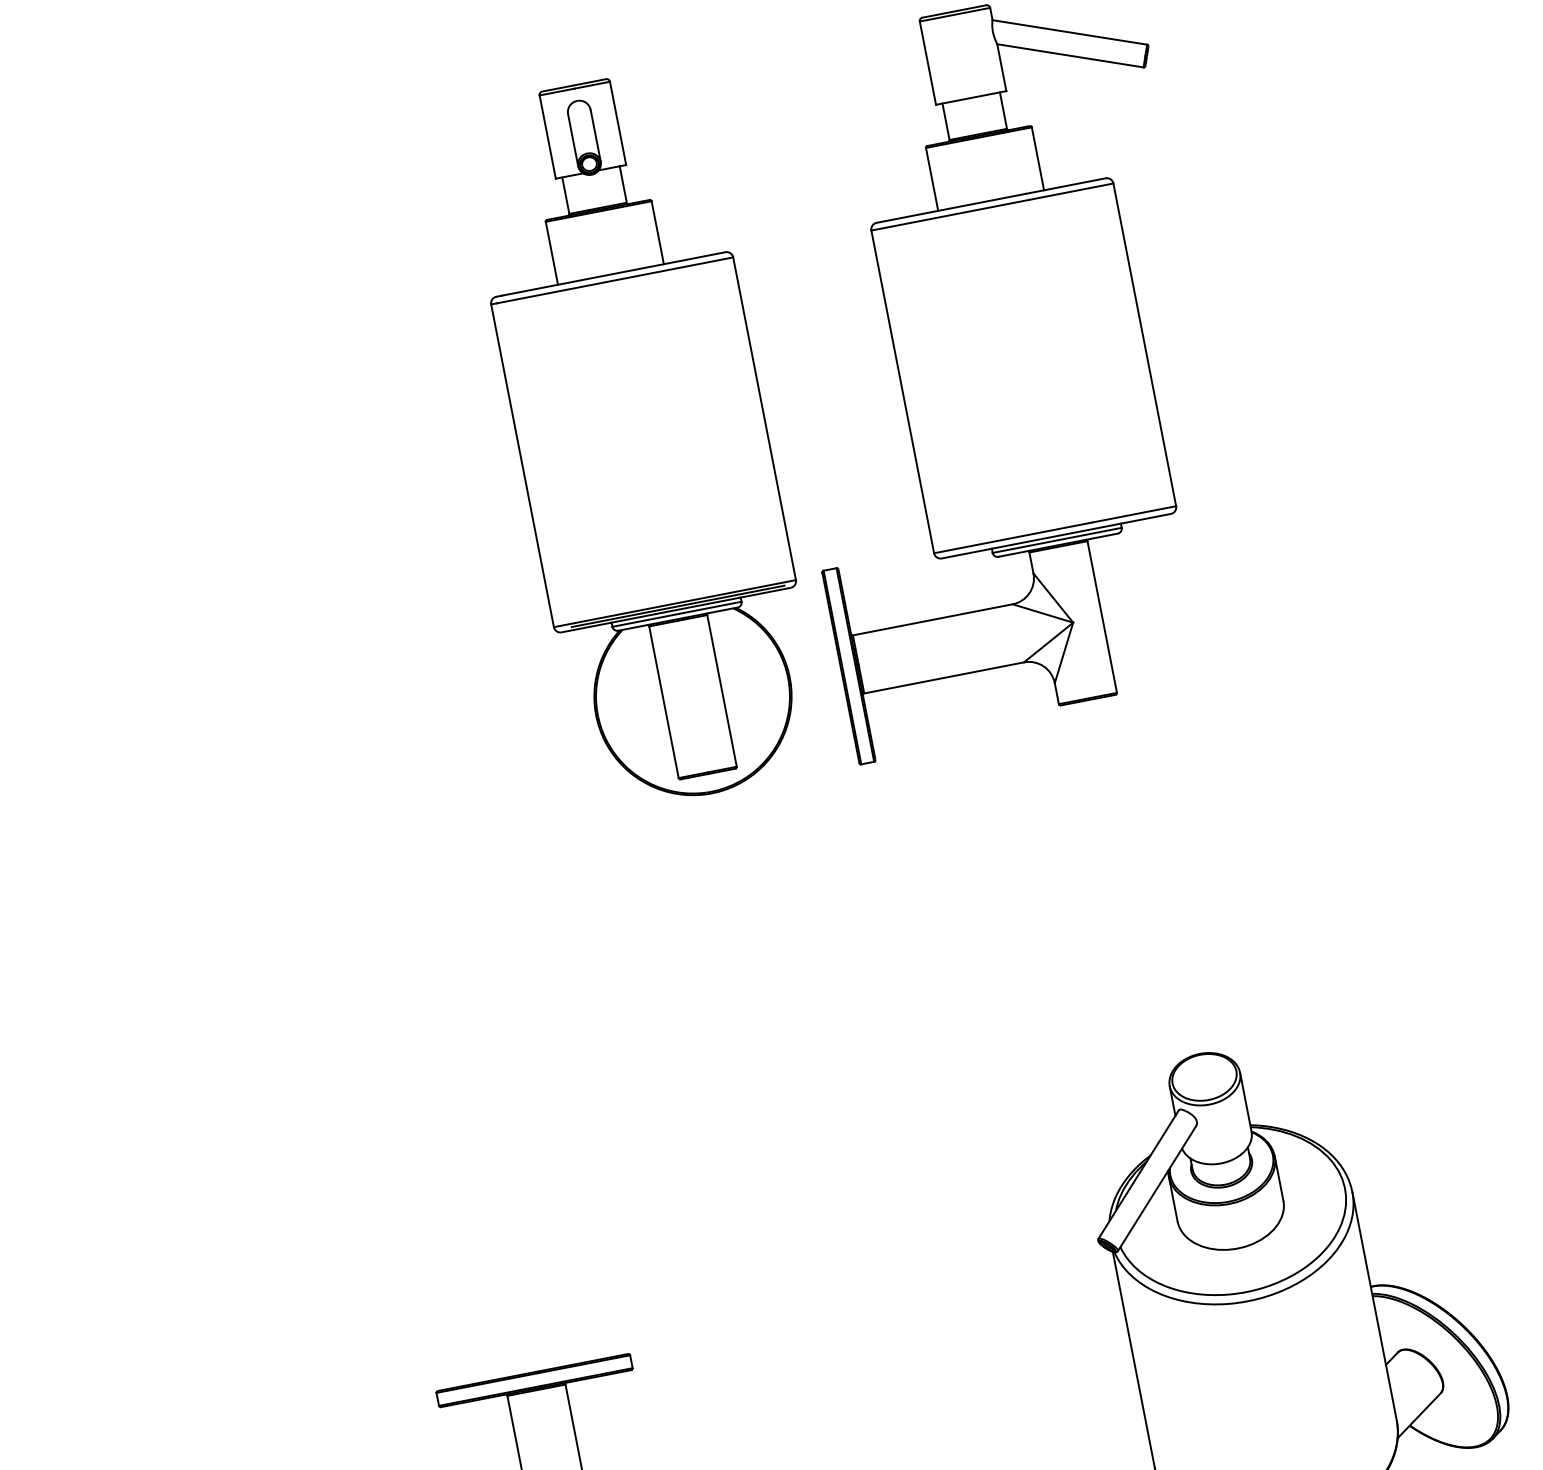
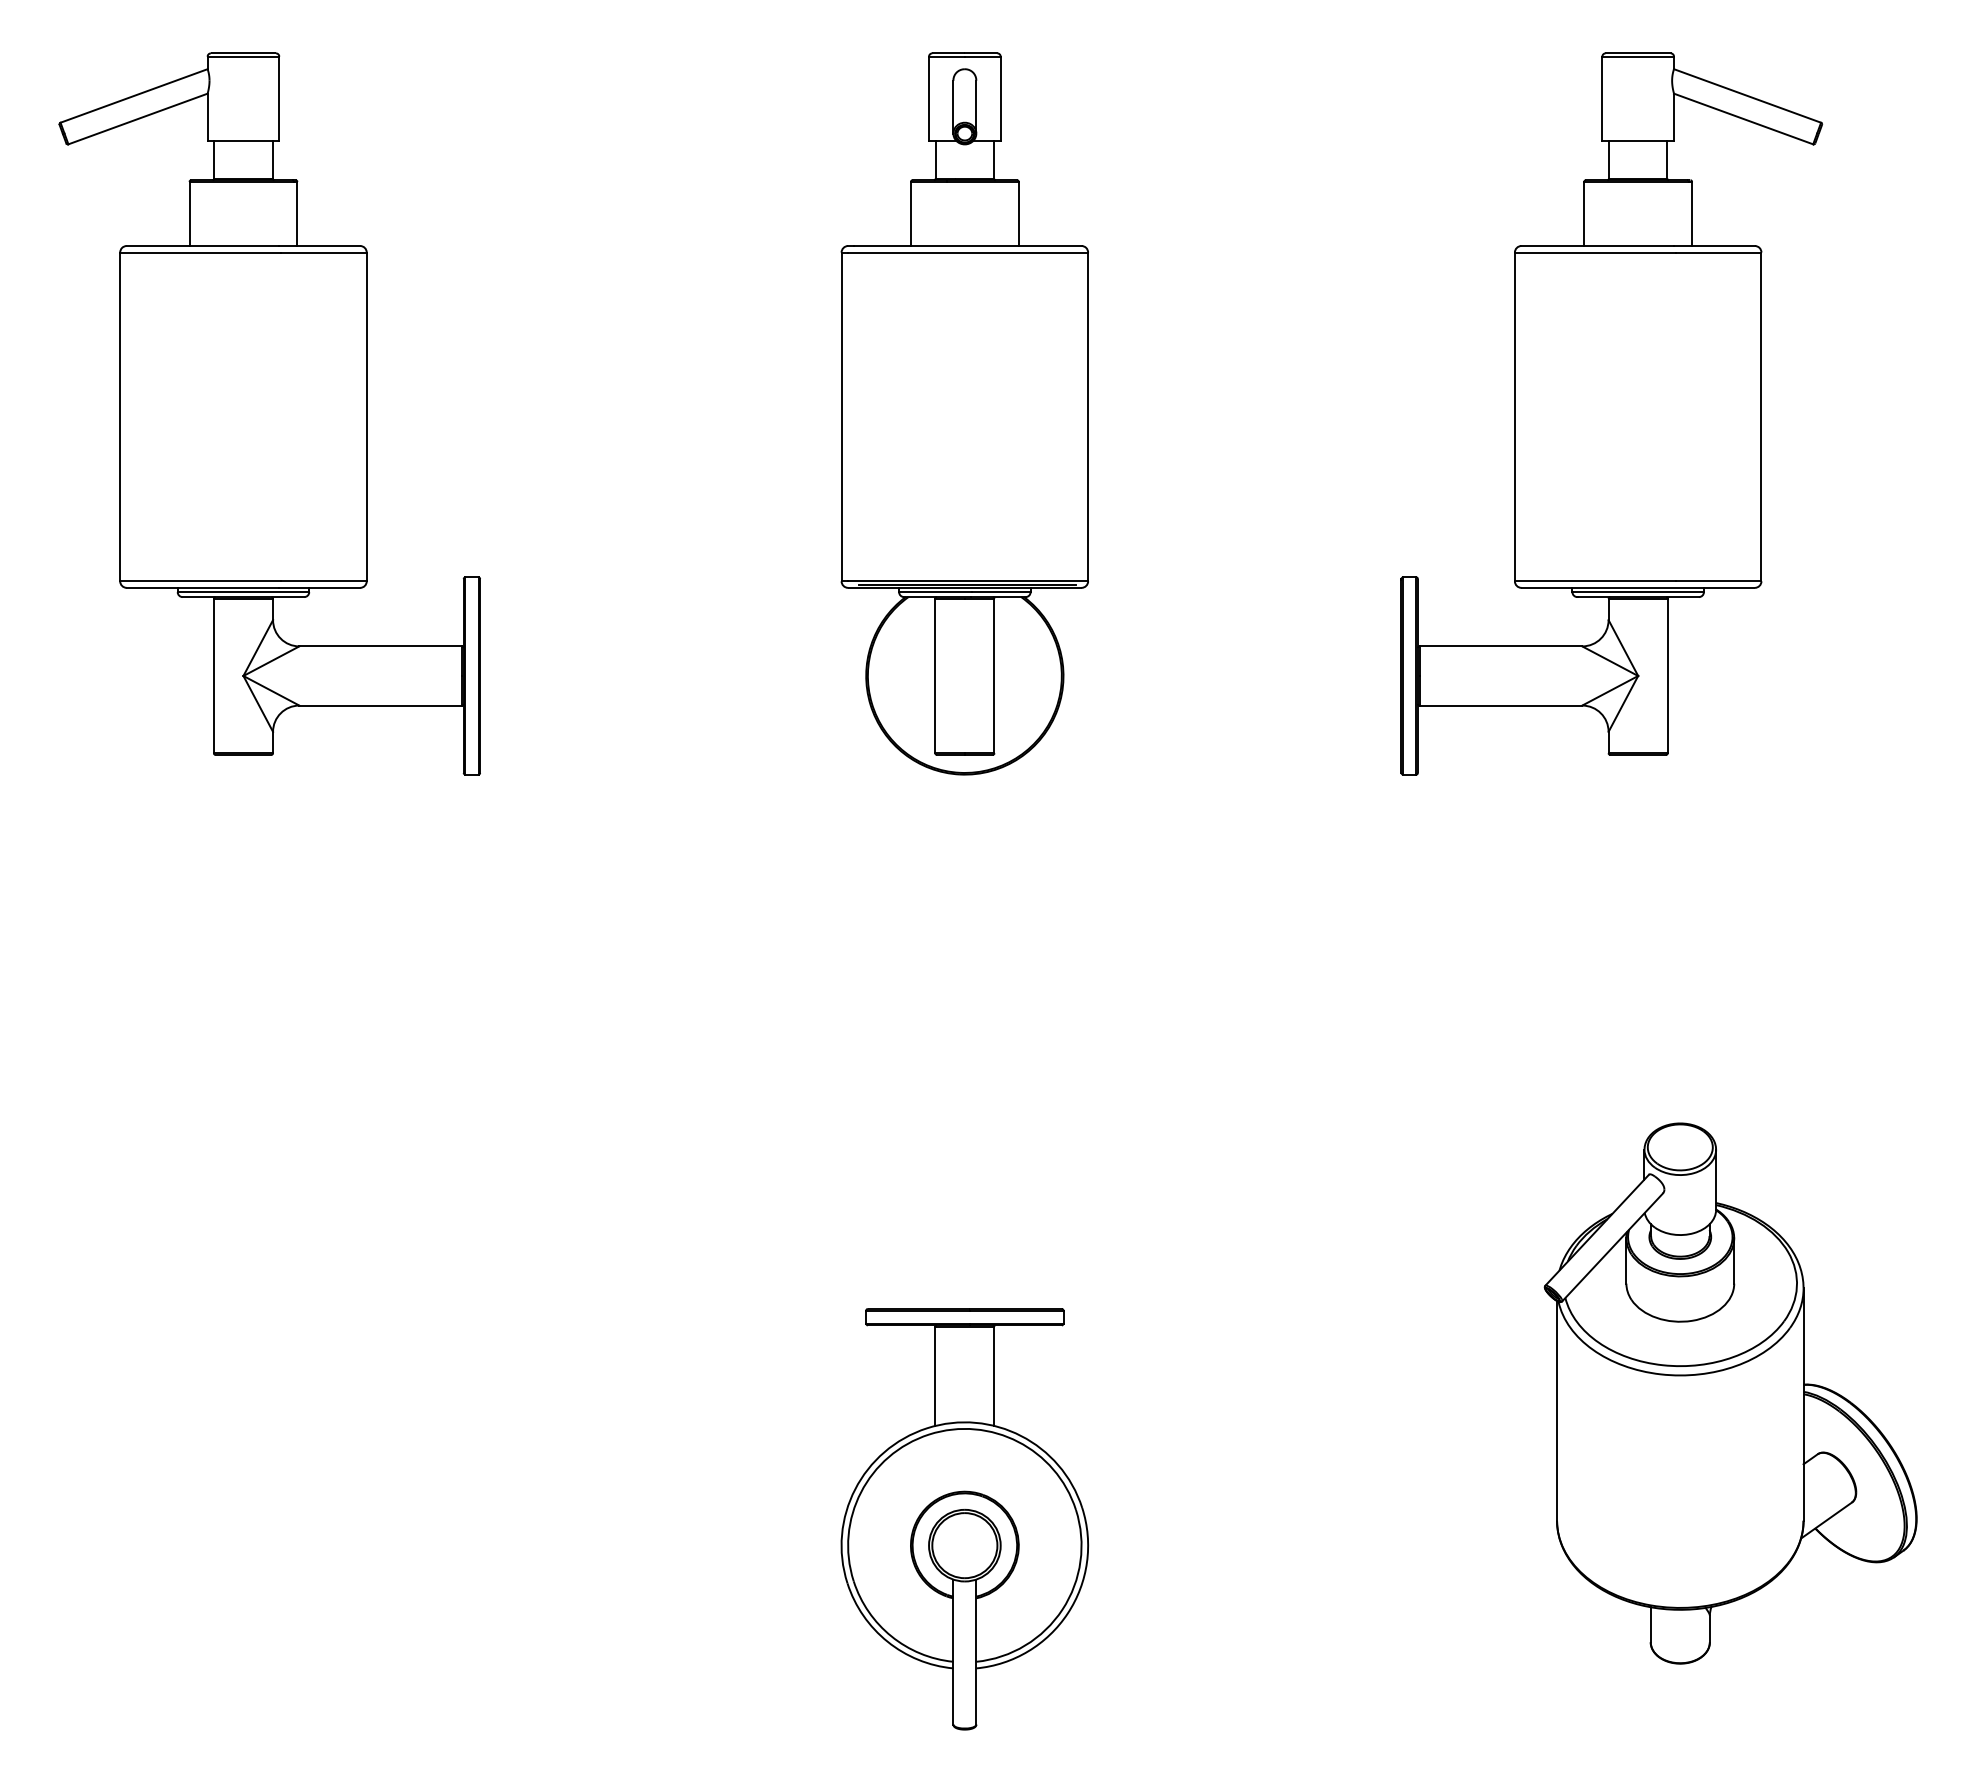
part: (642, 438) -> (964, 413), moved

